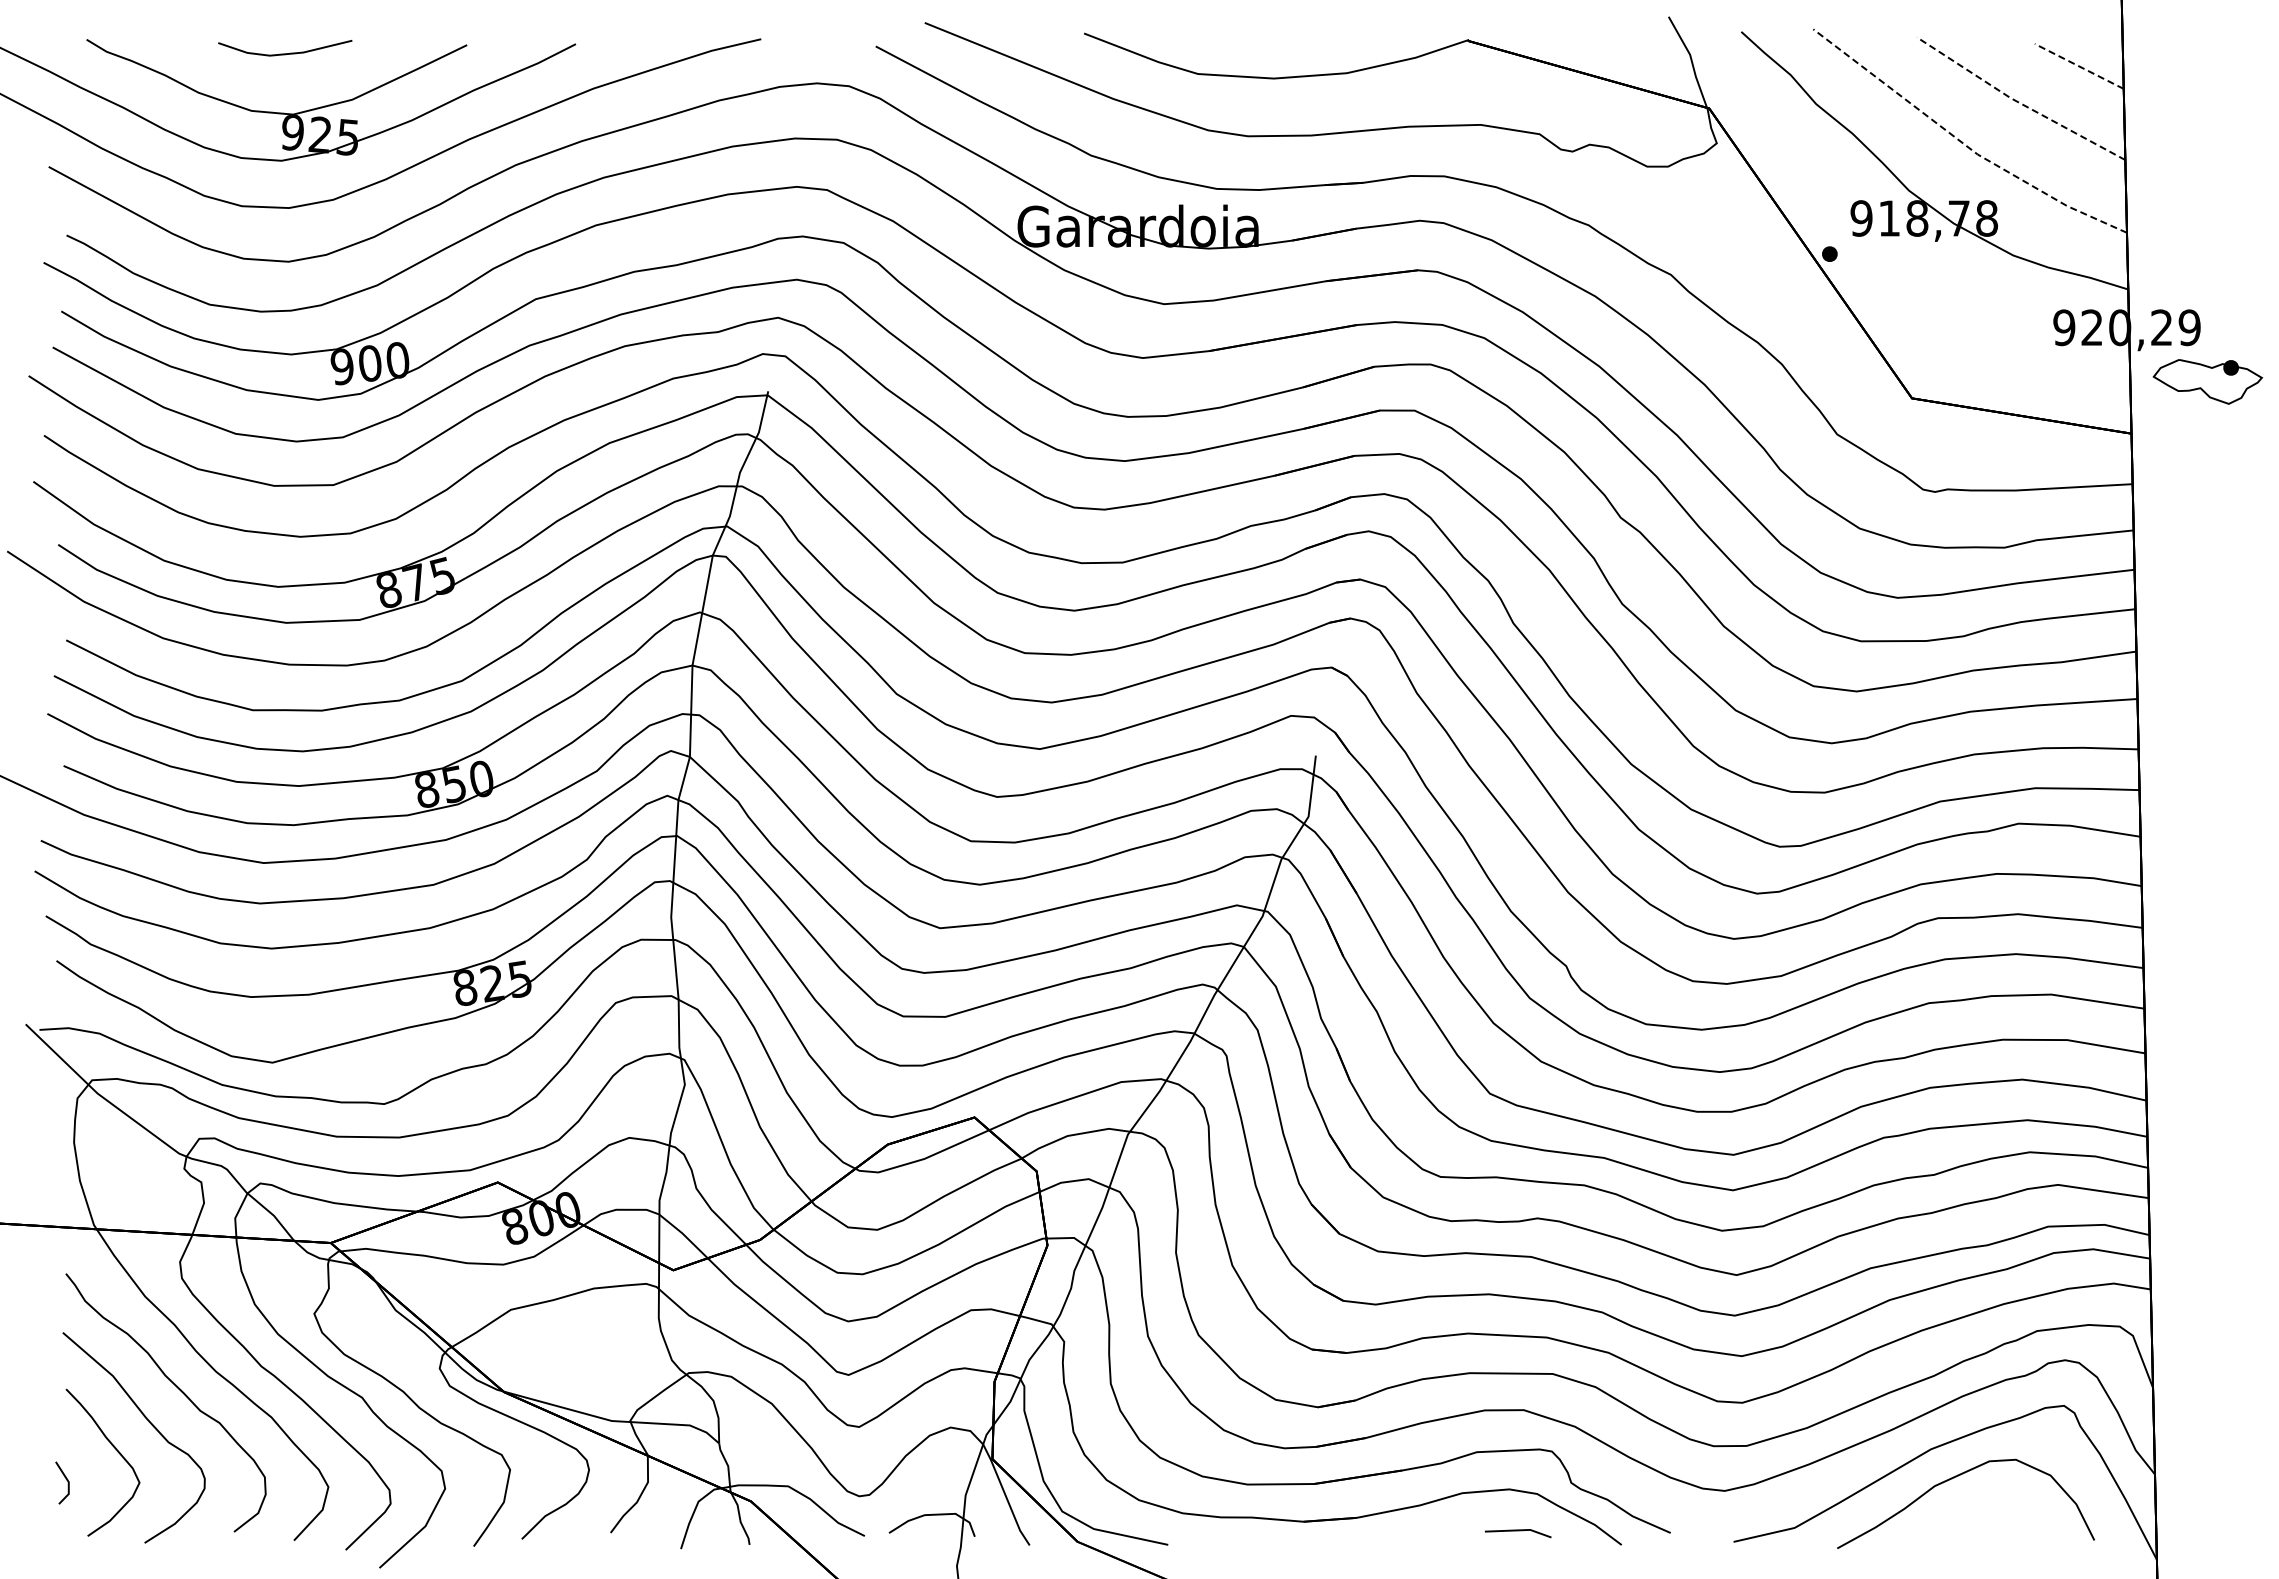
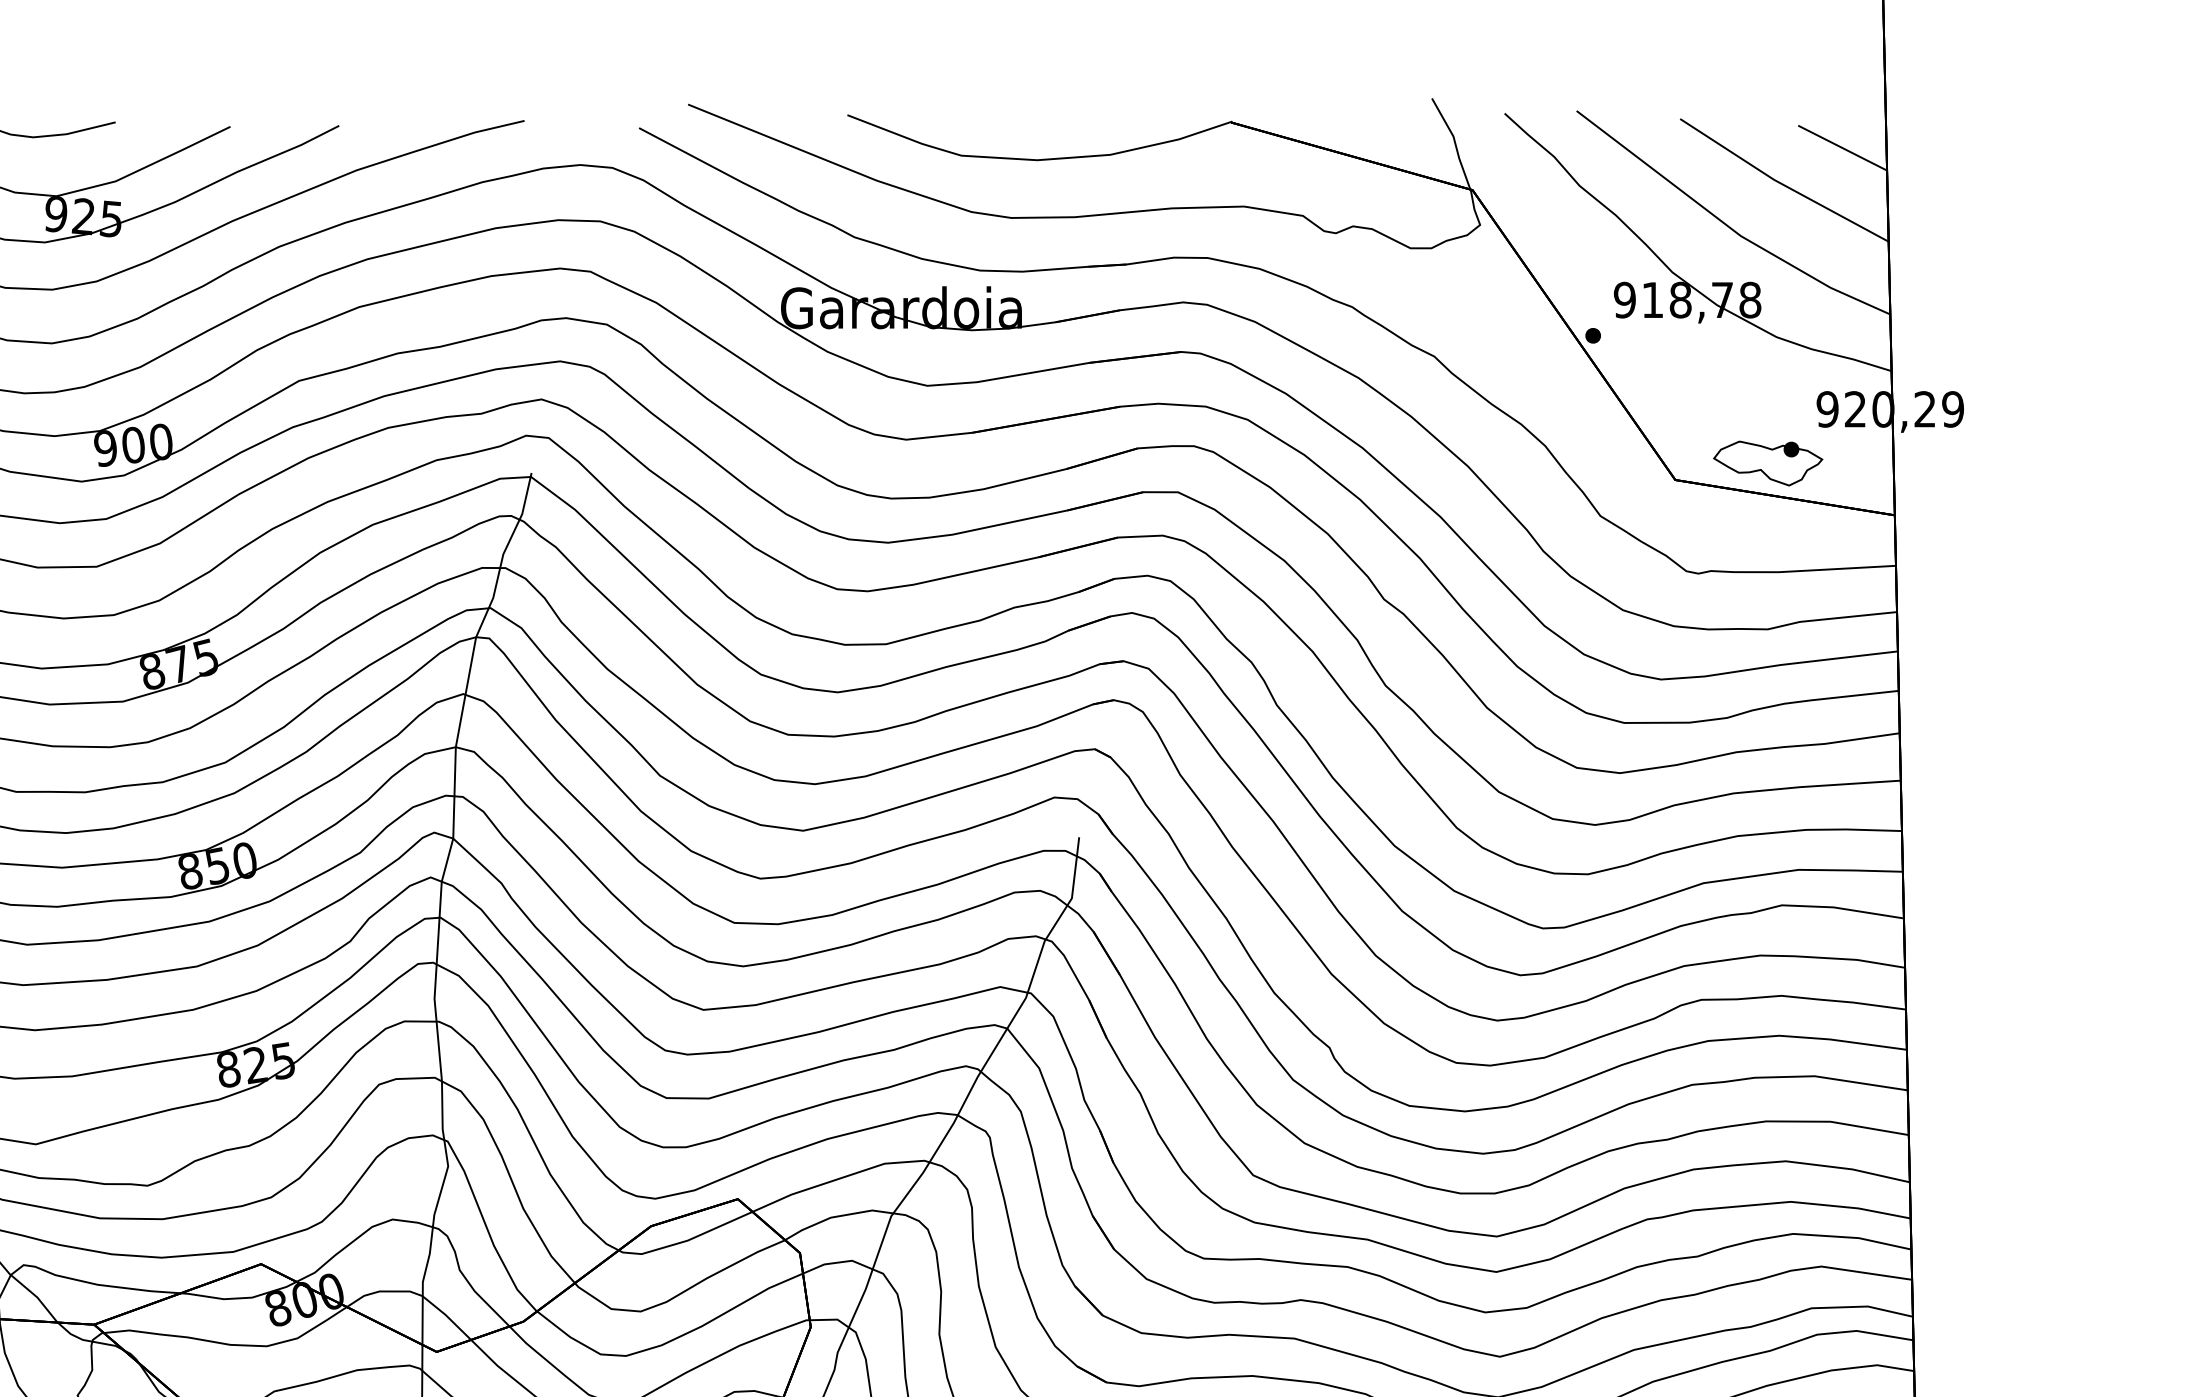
line: (2079, 66) -> (1842, 148), dashed -> solid
line: (2017, 102) -> (1780, 184), dashed -> solid
line: (1963, 143) -> (1726, 225), dashed -> solid
part: (2207, 381) -> (1767, 463), moved

